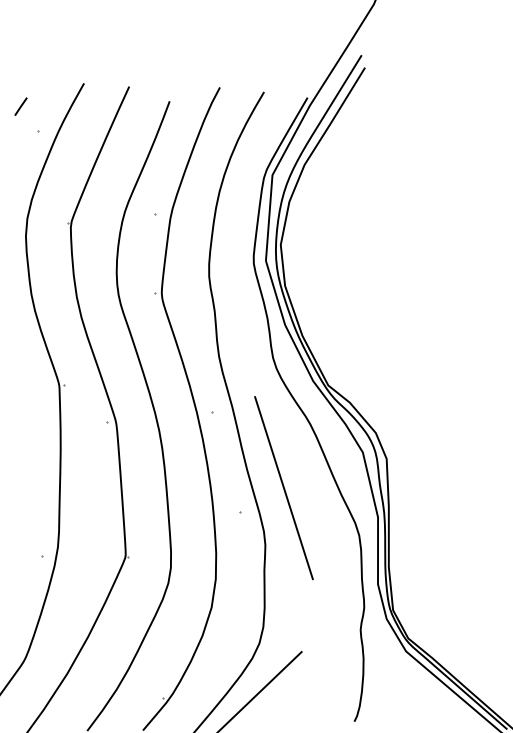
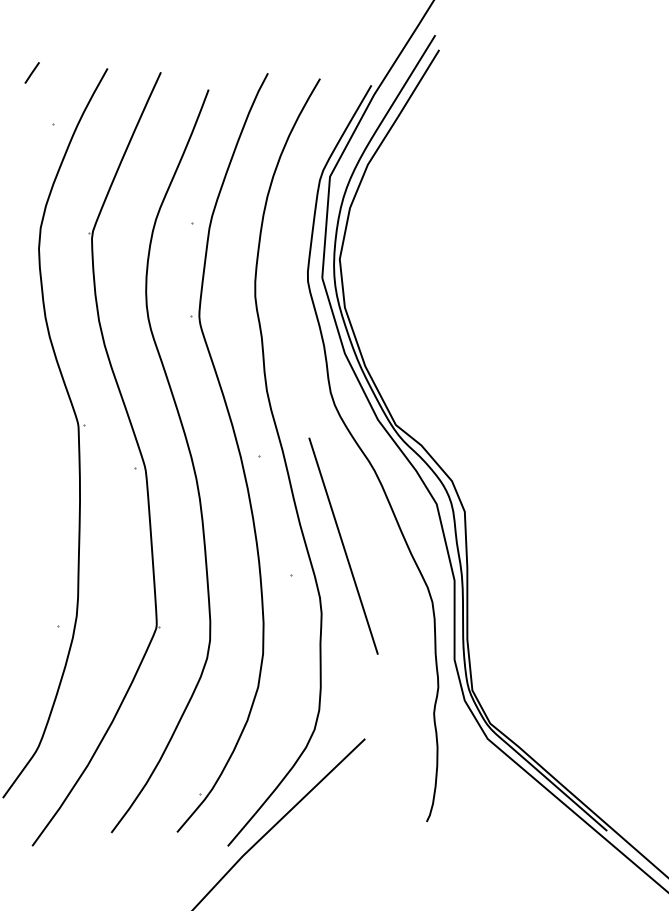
line: (20, 106) -> (31, 72), moved

